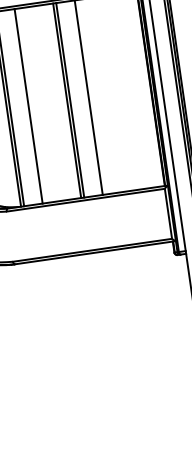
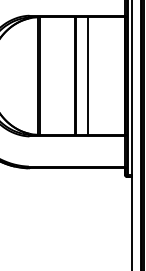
line: (28, 105) -> (51, 75), removed

